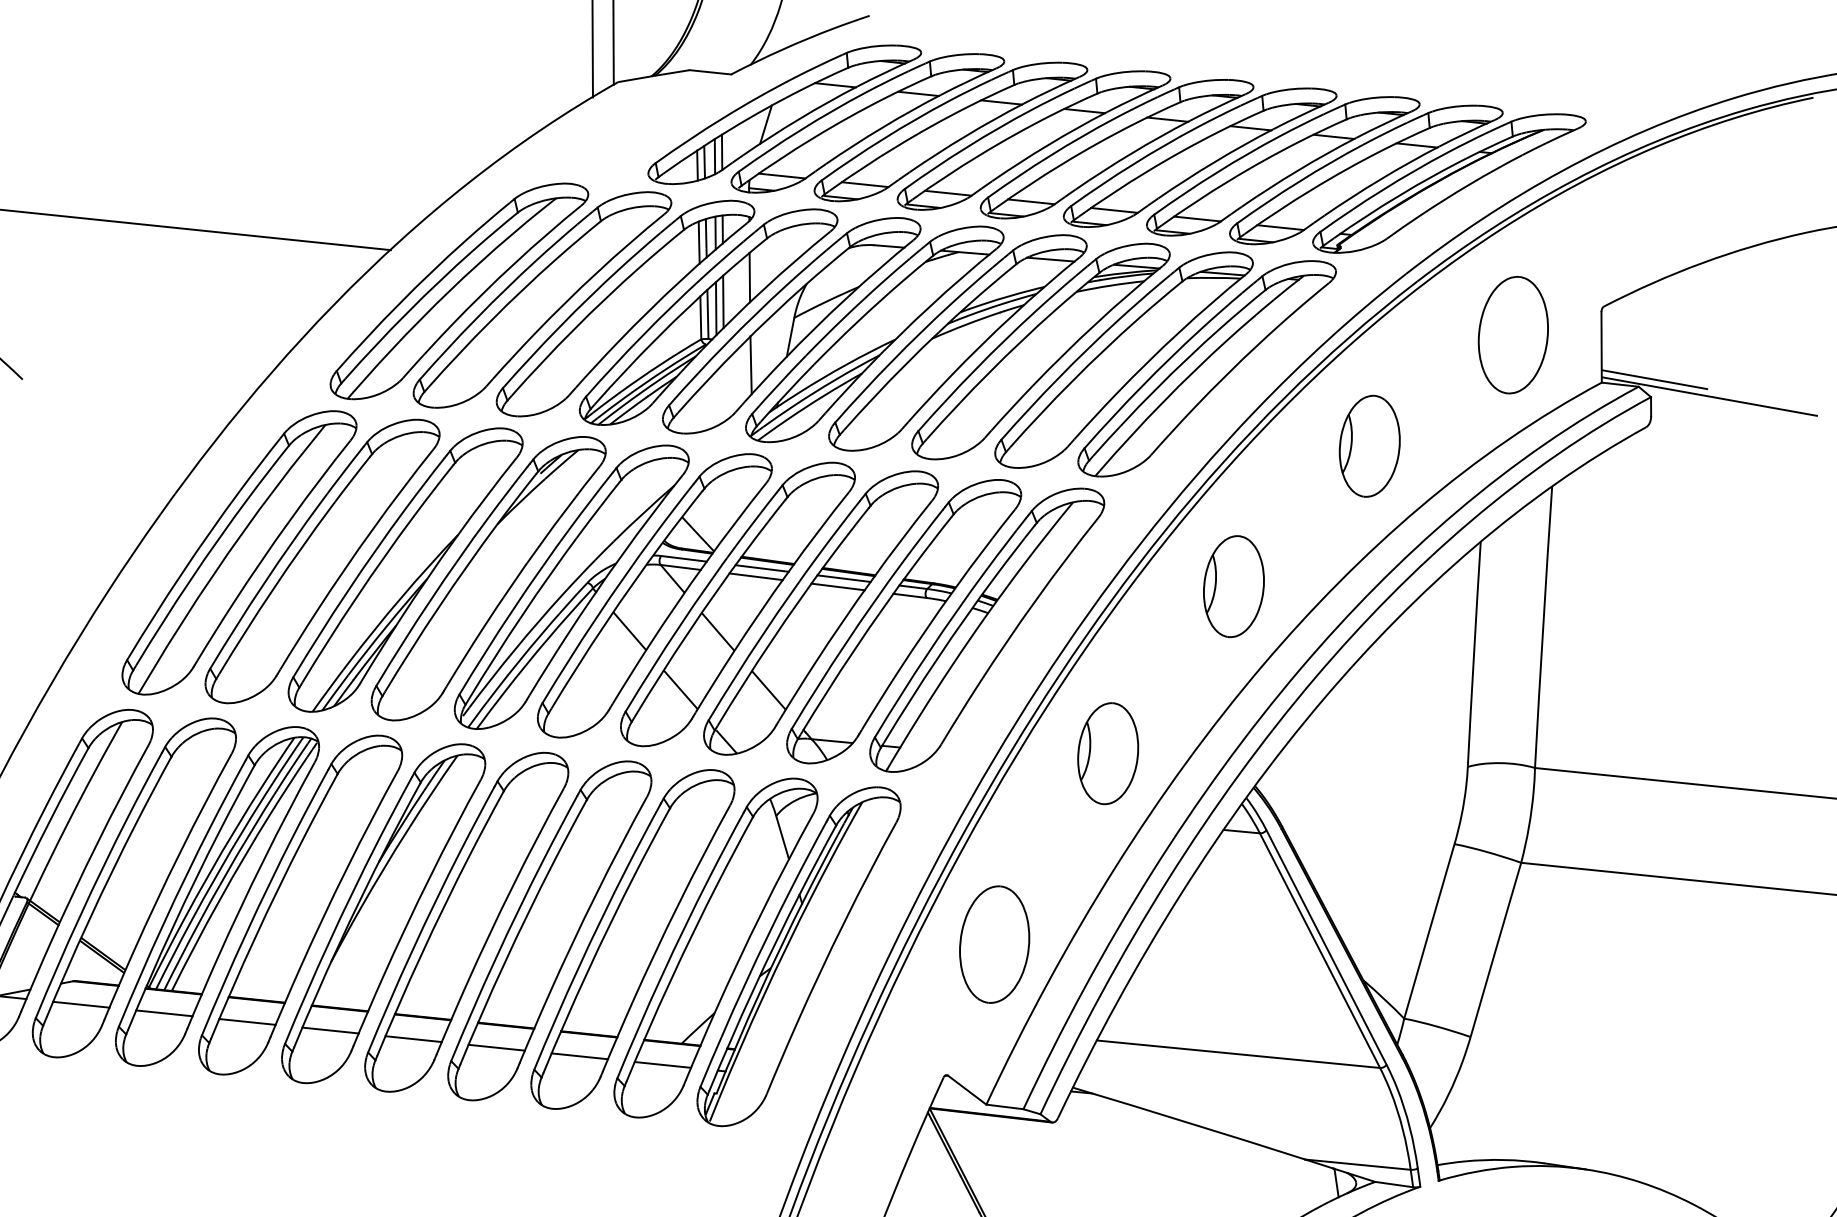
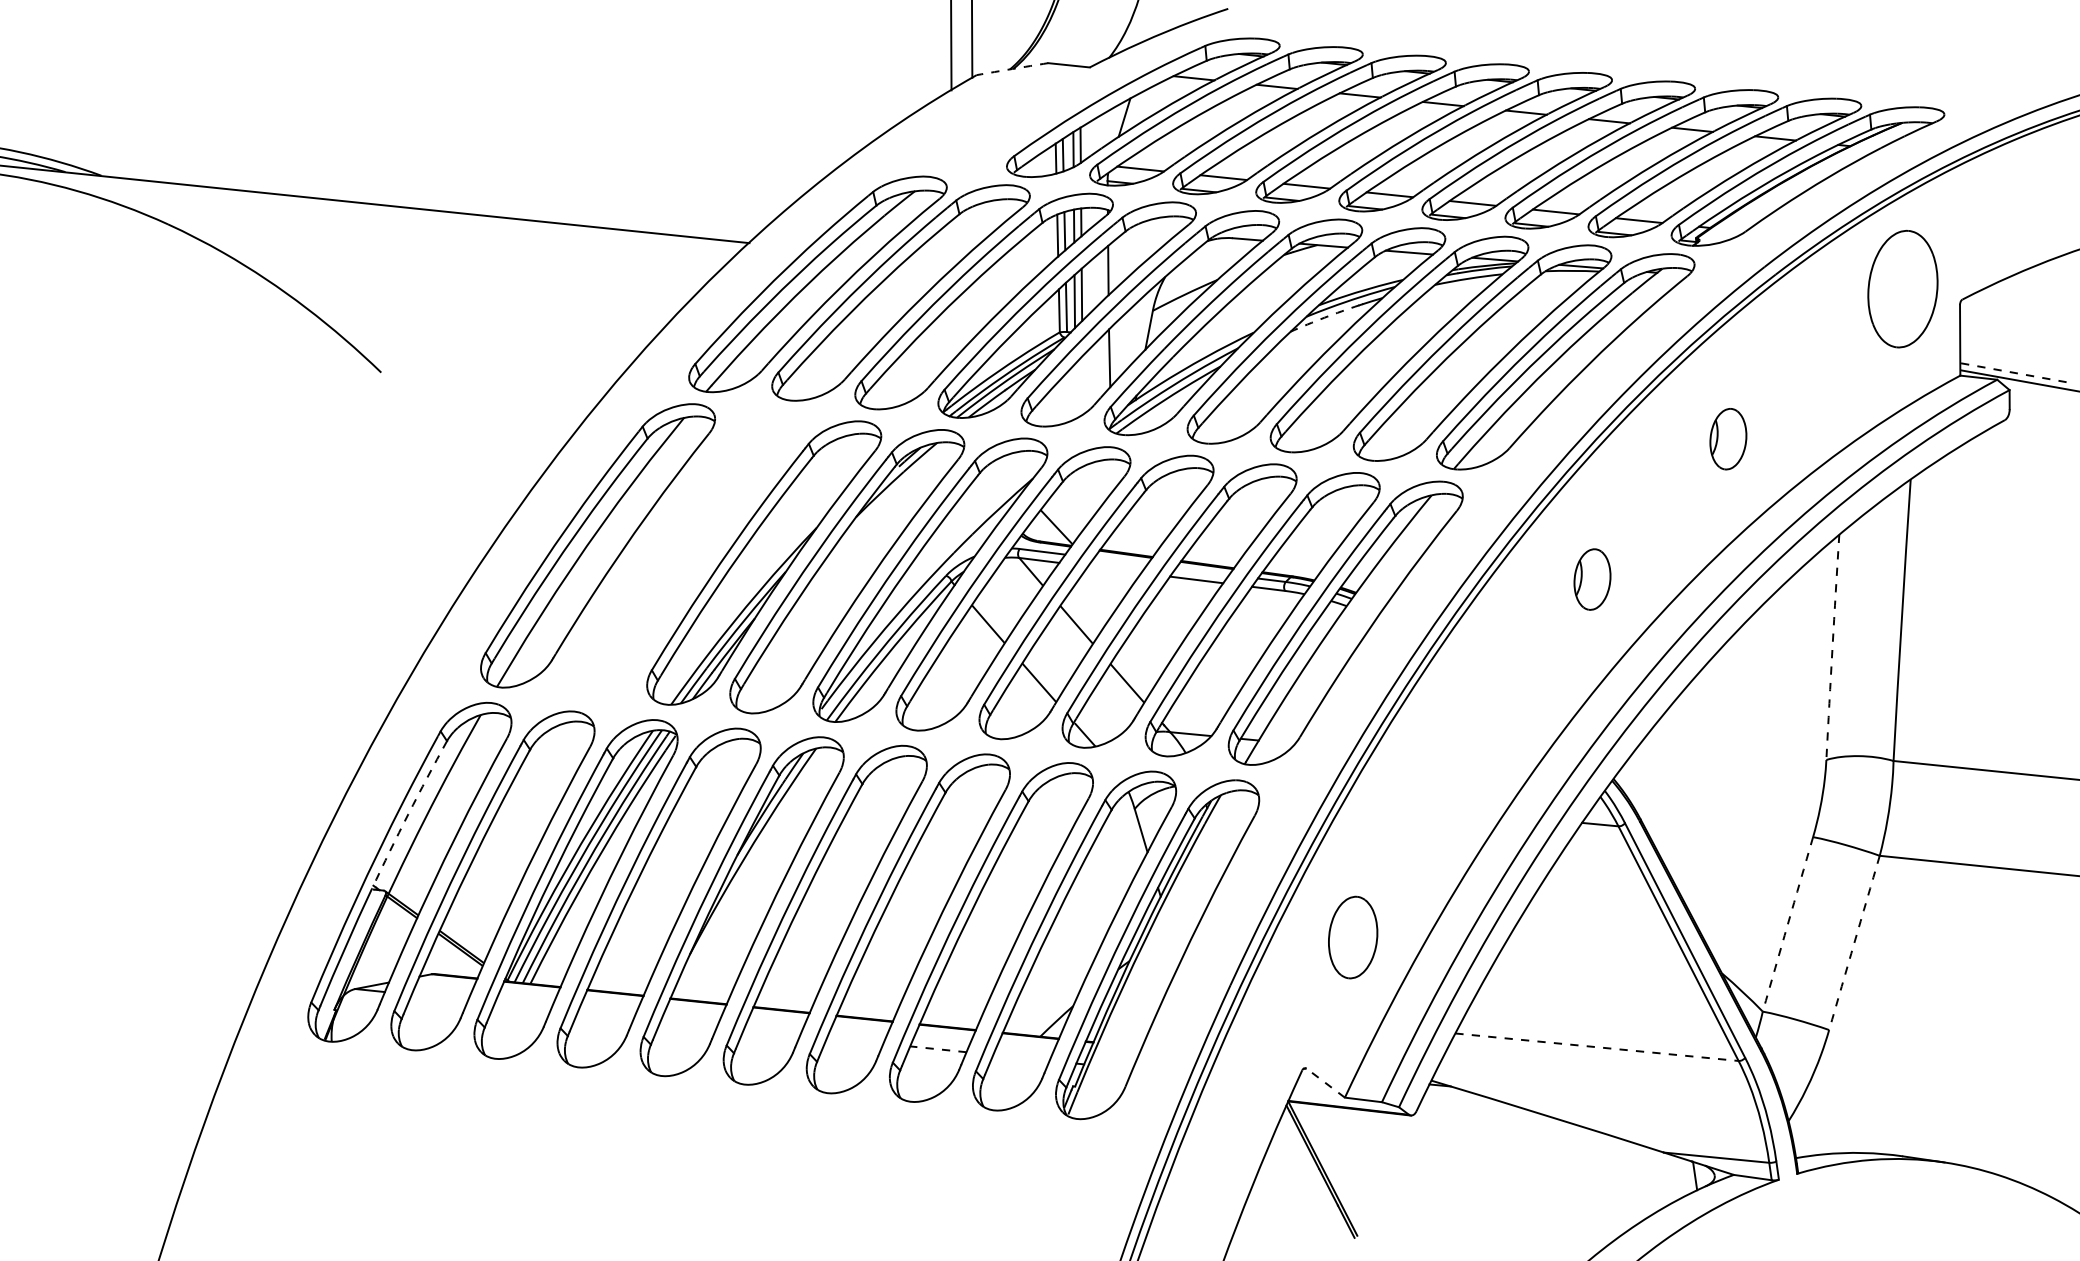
arc: (653, 76) -> (1012, 69), solid -> dashed
arc: (965, 324) -> (1324, 317), solid -> dashed
part: (1512, 334) -> (1902, 288), moved
line: (1654, 379) -> (2013, 372), solid -> dashed
part: (1369, 445) -> (1728, 438), size x0.6
part: (322, 561) -> (681, 554), removed
line: (761, 568) -> (1120, 561), removed
line: (755, 576) -> (1114, 569), removed
line: (843, 578) -> (1202, 571), removed
part: (1233, 586) -> (1592, 579), size x0.6
arc: (1473, 654) -> (1832, 647), solid -> dashed
part: (1107, 753) -> (1466, 746), removed
arc: (49, 821) -> (408, 814), solid -> dashed
arc: (1428, 931) -> (1787, 924), solid -> dashed
part: (993, 944) -> (1352, 937), size x0.7
arc: (1495, 949) -> (1854, 942), solid -> dashed
line: (80, 1004) -> (439, 997), removed
line: (163, 1013) -> (522, 1006), removed
line: (246, 1021) -> (605, 1014), removed
line: (330, 1030) -> (689, 1023), removed
line: (413, 1039) -> (772, 1032), removed
line: (496, 1047) -> (855, 1040), removed
line: (1238, 1054) -> (1597, 1047), solid -> dashed
line: (578, 1056) -> (937, 1049), solid -> dashed
line: (662, 1064) -> (1021, 1057), removed
line: (966, 1089) -> (1325, 1082), solid -> dashed

